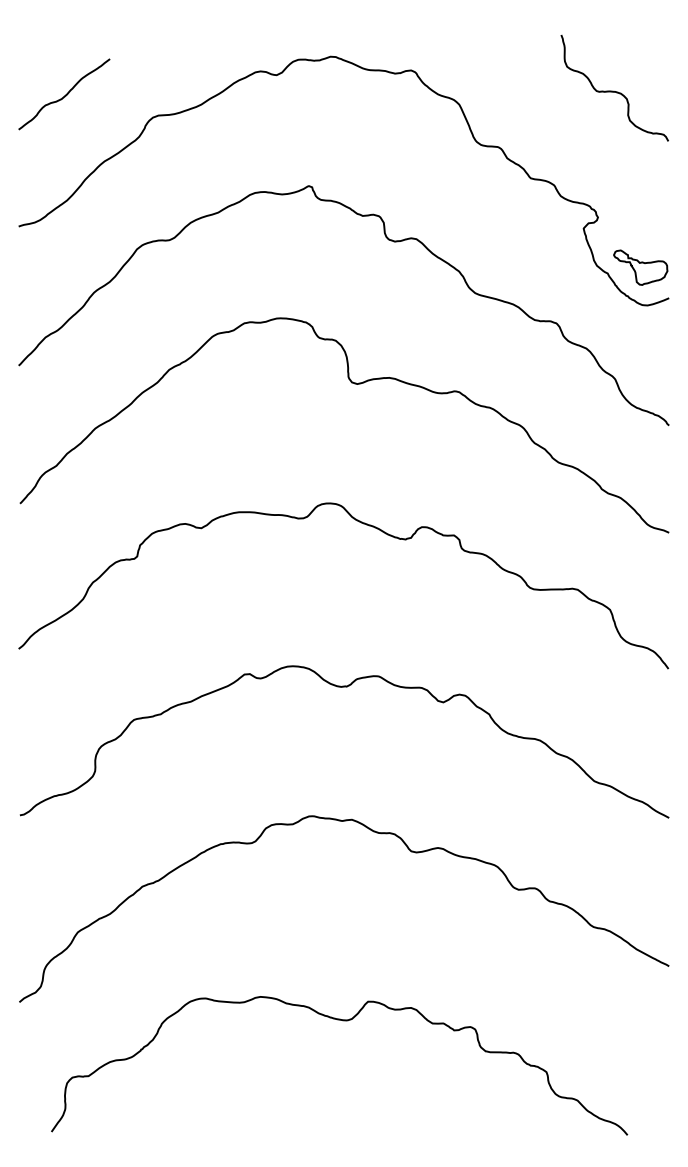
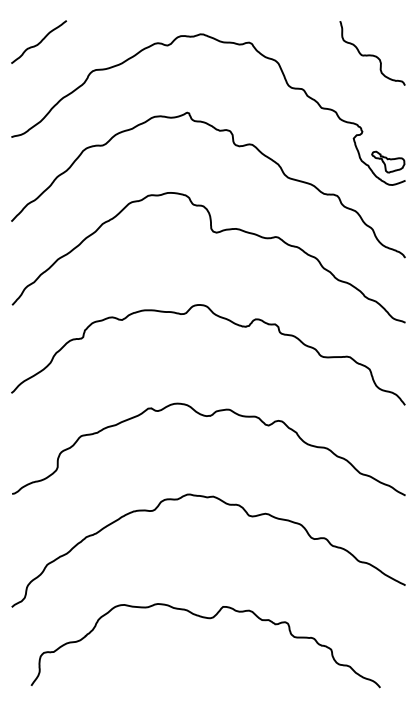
curve: (65, 93) -> (39, 41), moved

